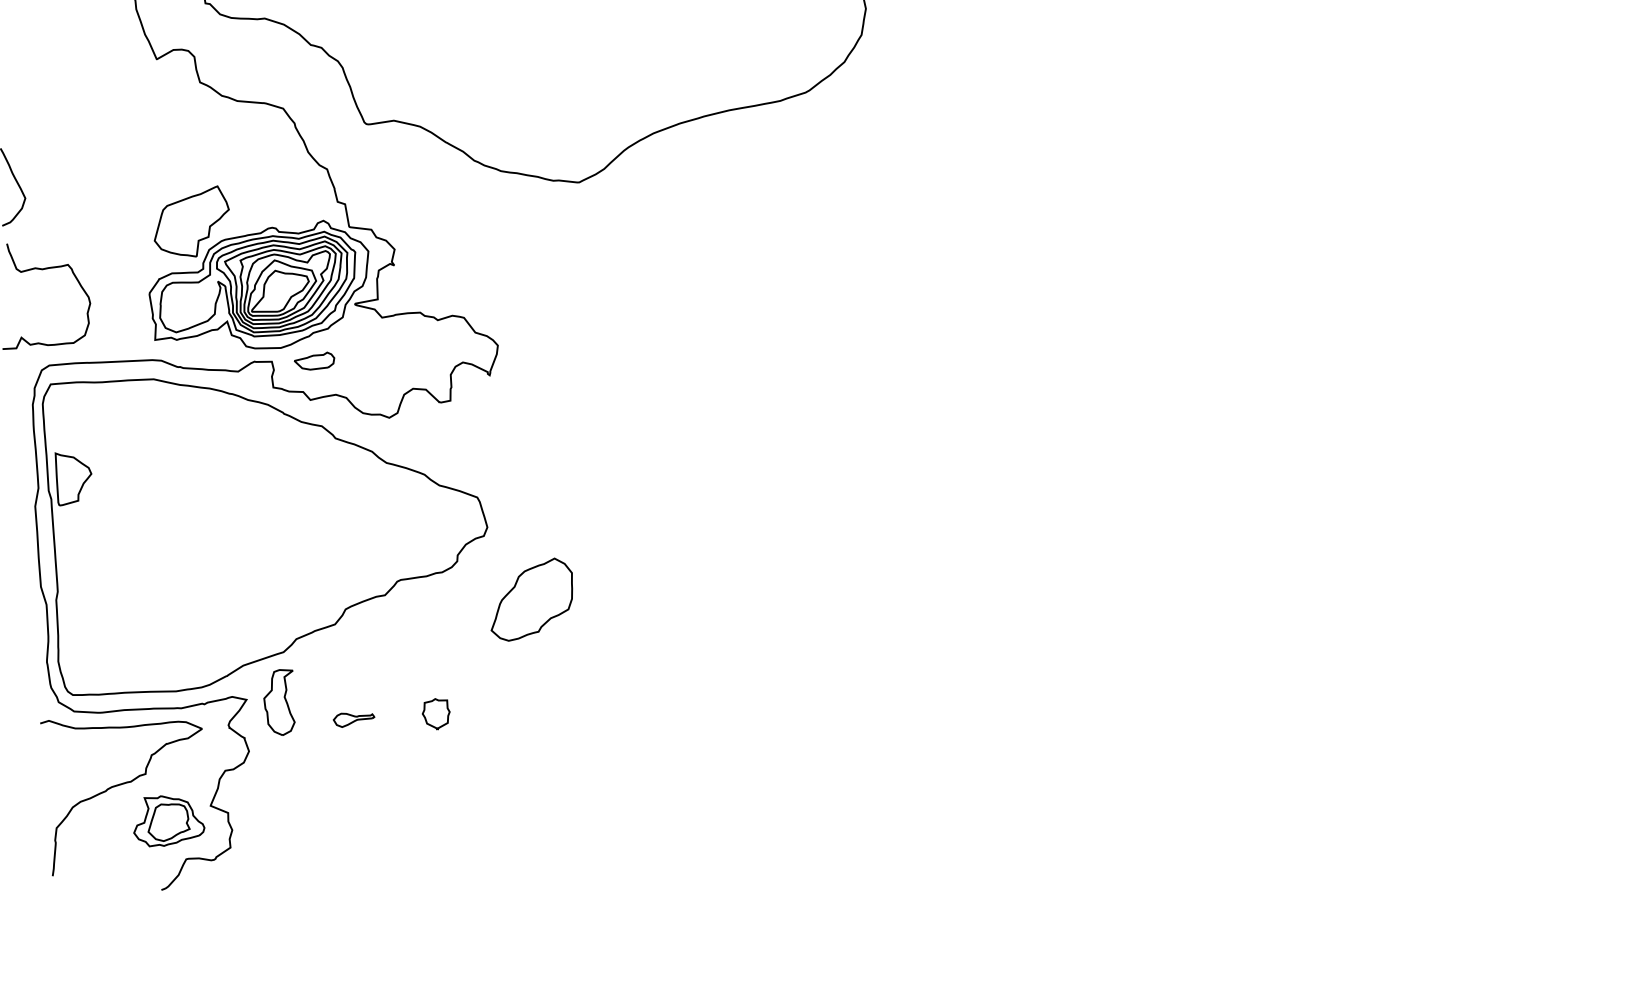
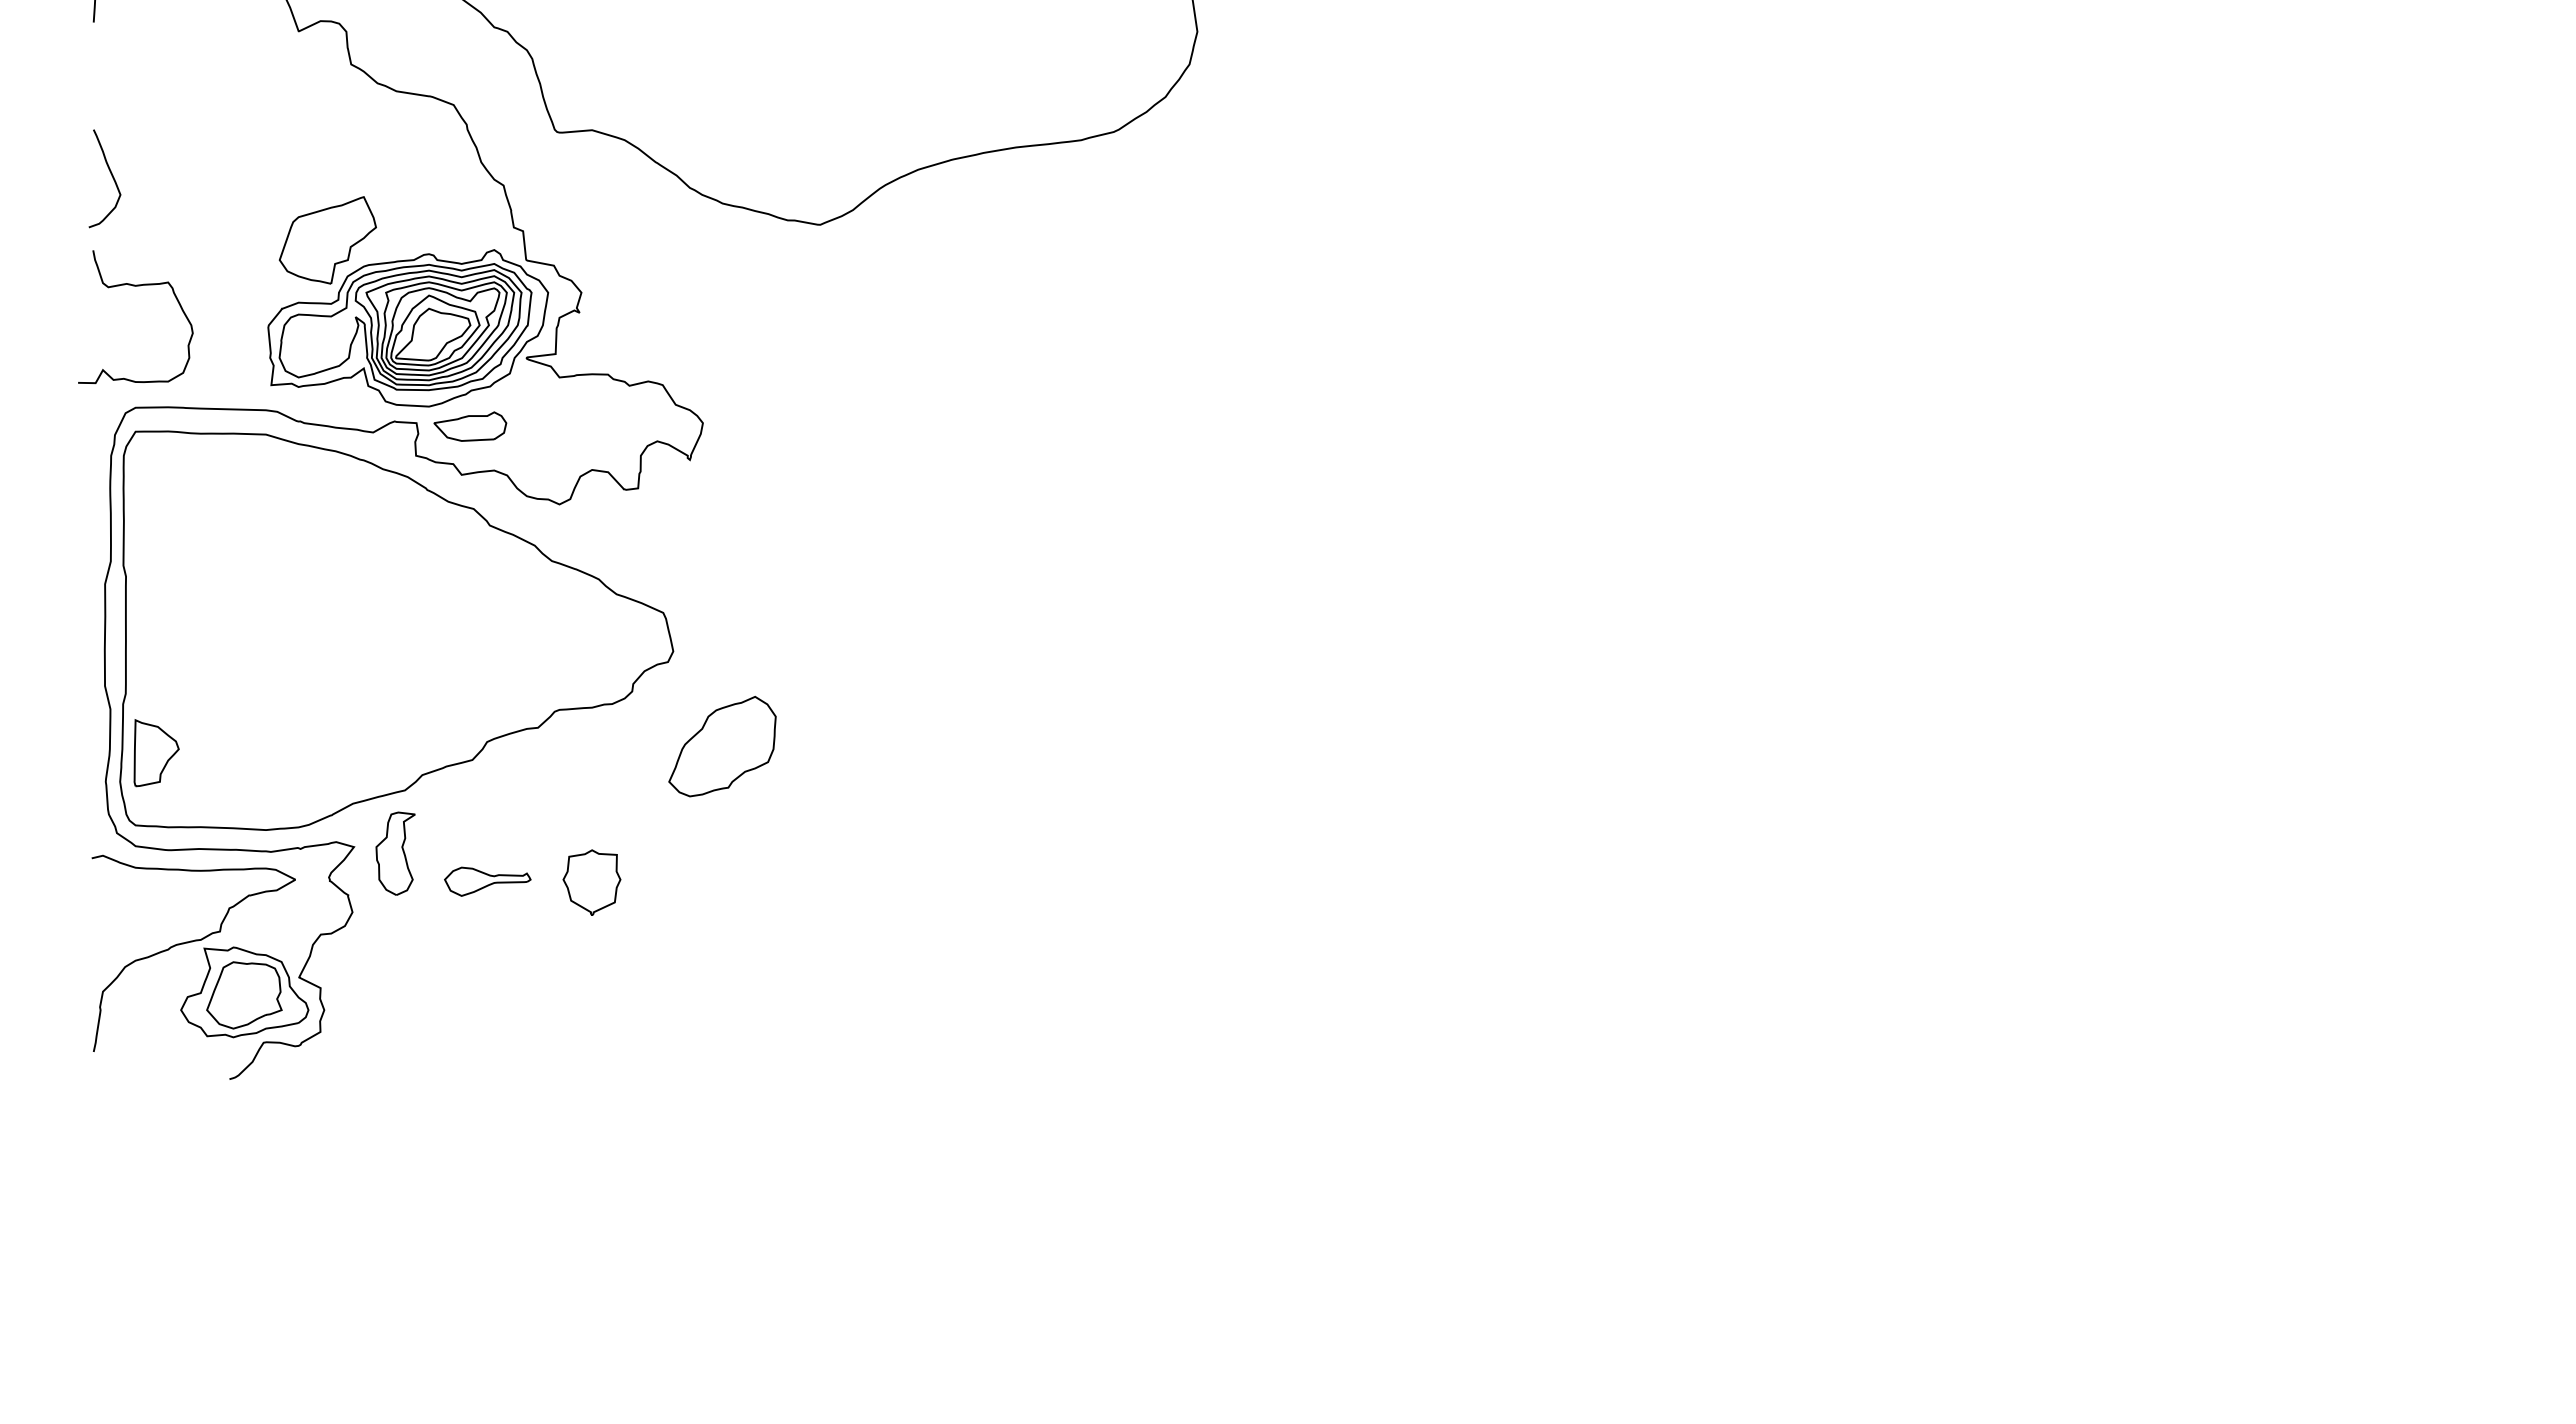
part: (314, 361) -> (470, 426), size x1.43
part: (74, 478) -> (156, 753), moved
part: (435, 714) -> (591, 882), size x1.67
part: (353, 719) -> (487, 881), size x1.67
part: (168, 820) -> (244, 992), size x1.43

